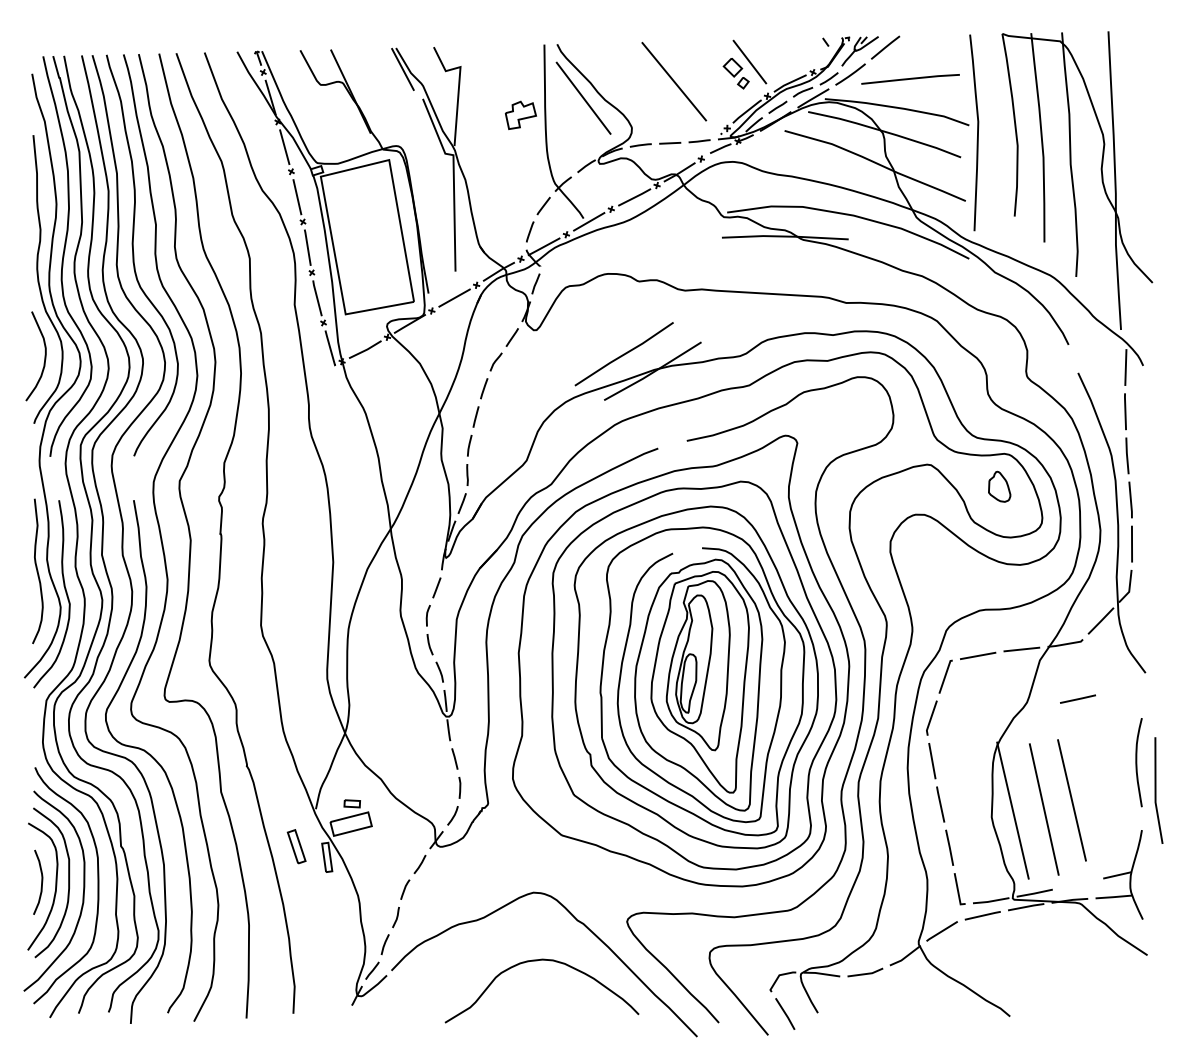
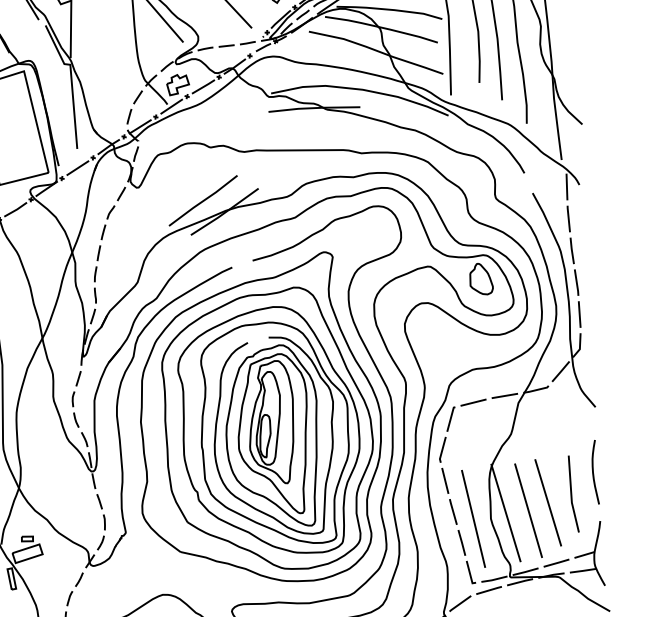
part: (520, 114) -> (177, 84), moved
part: (999, 486) -> (481, 279), size x1.43
line: (1077, 698) -> (556, 562), moved
line: (1156, 790) -> (572, 494), moved
line: (967, 815) -> (473, 518), added

